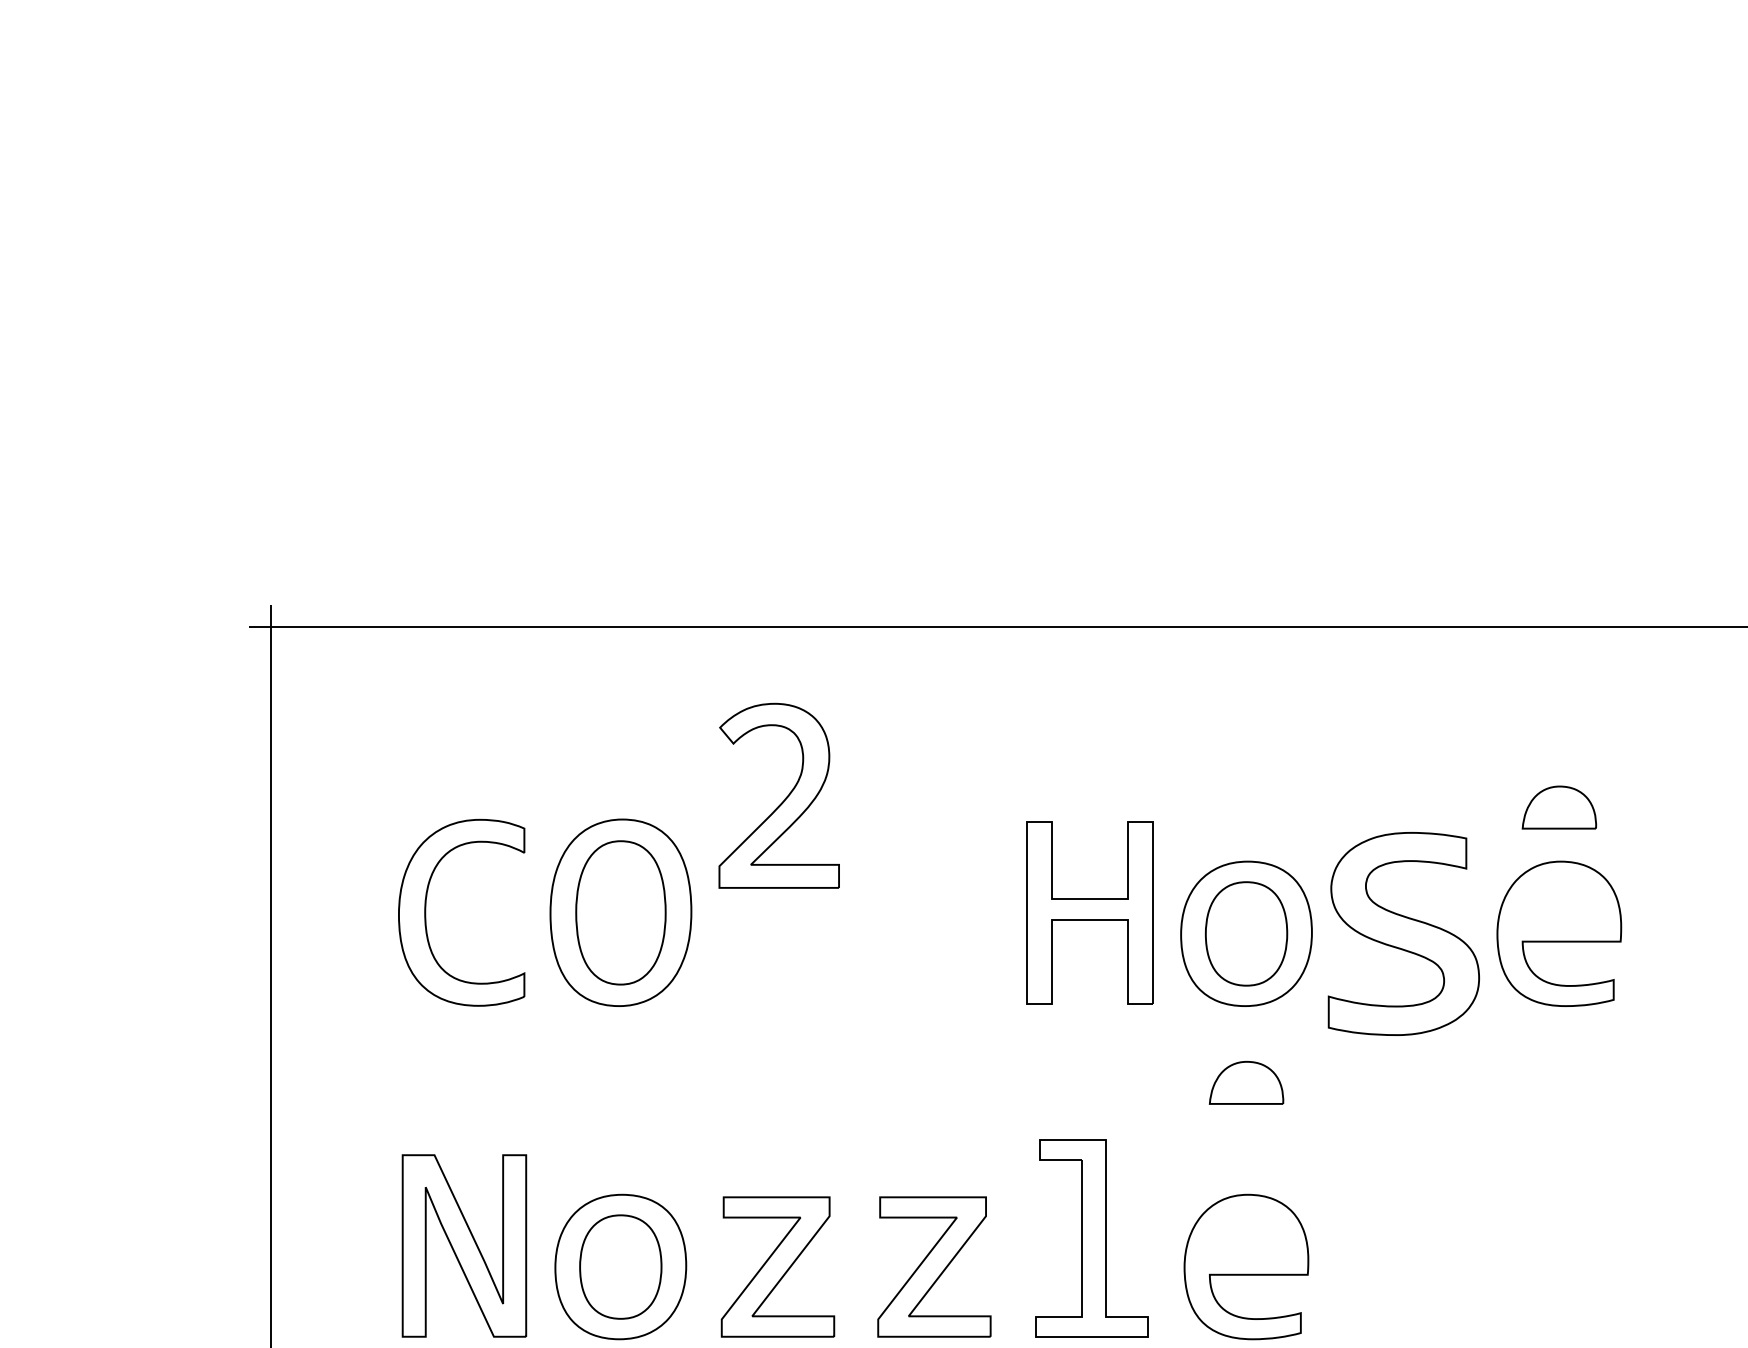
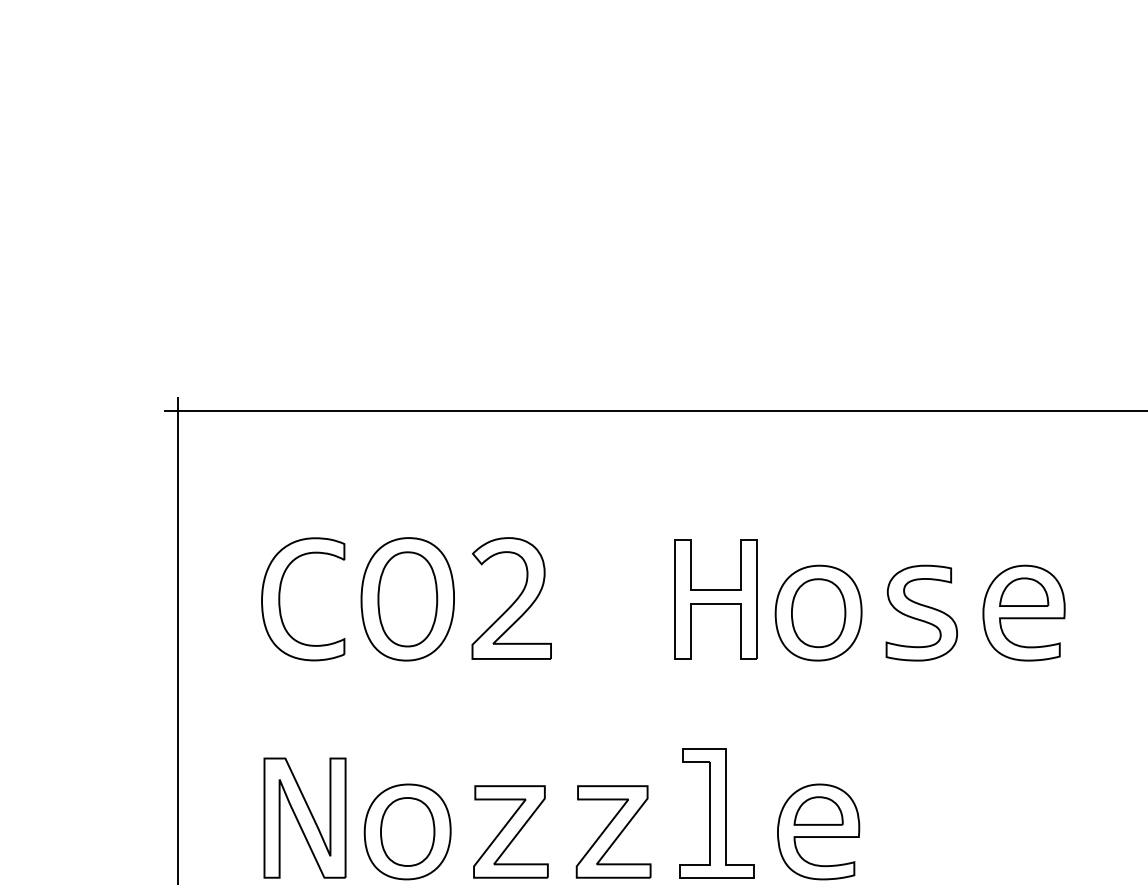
part: (778, 795) -> (511, 598), moved
part: (1559, 806) -> (1024, 591), moved
part: (1403, 932) -> (921, 612), size x0.71
part: (1246, 1082) -> (818, 810), moved

